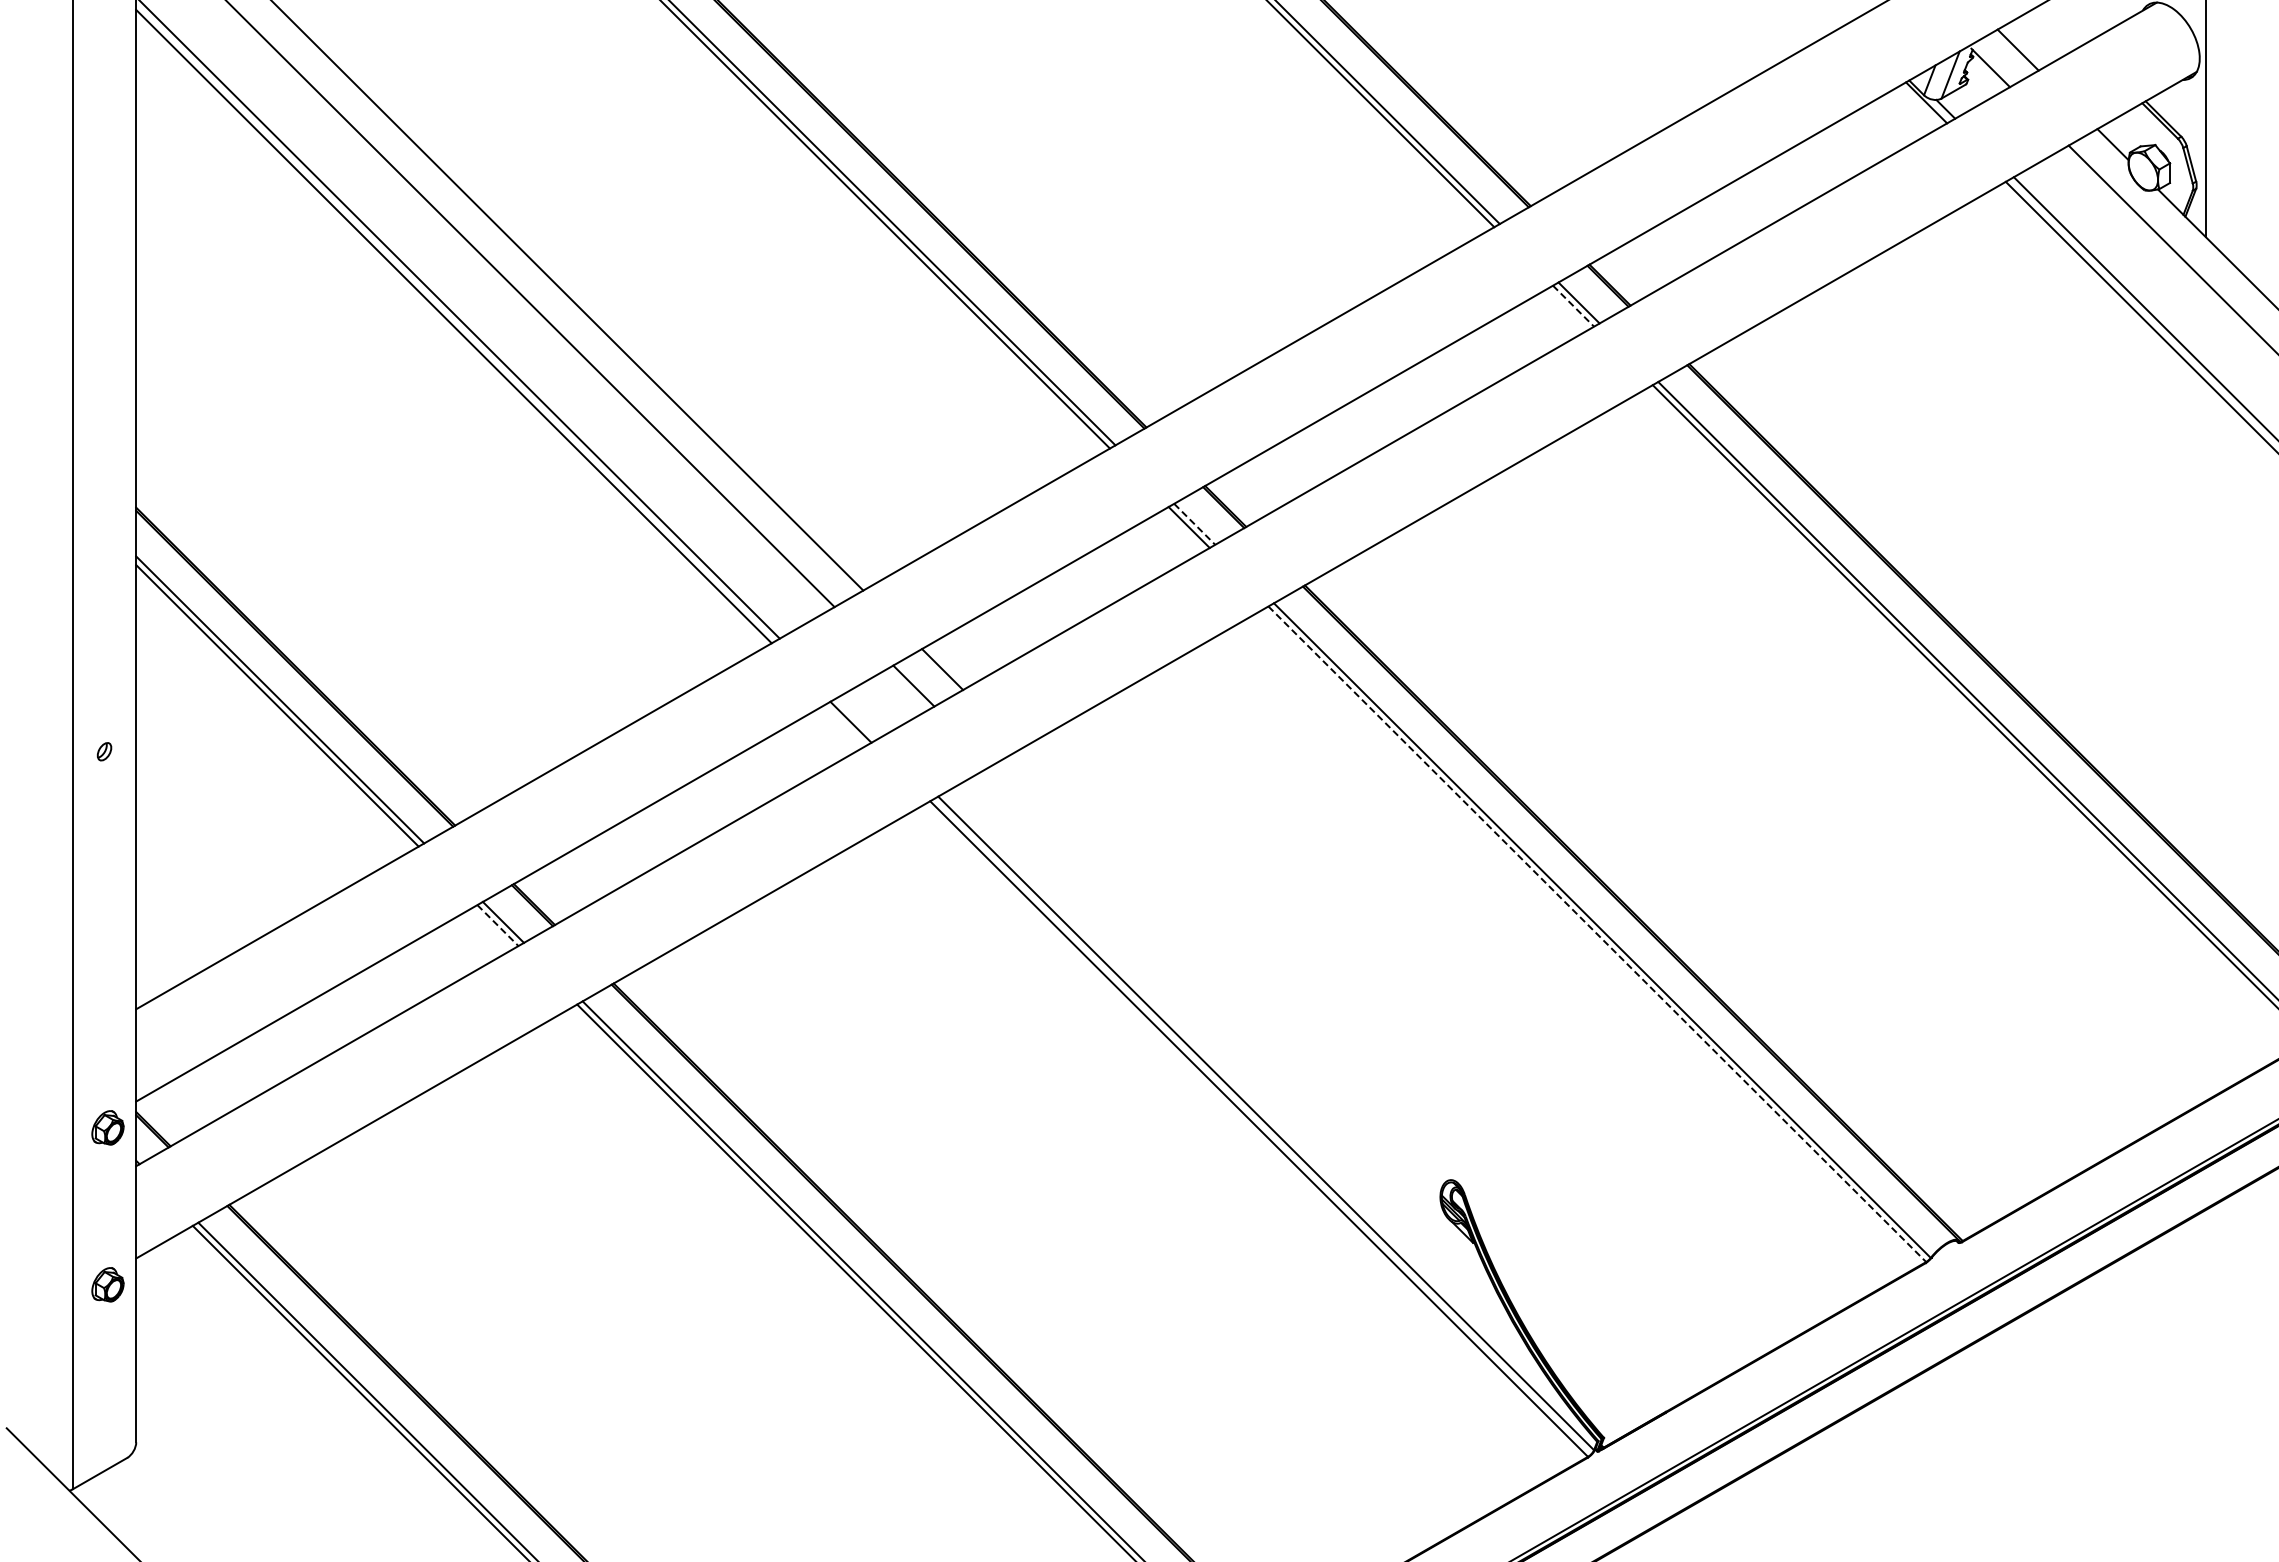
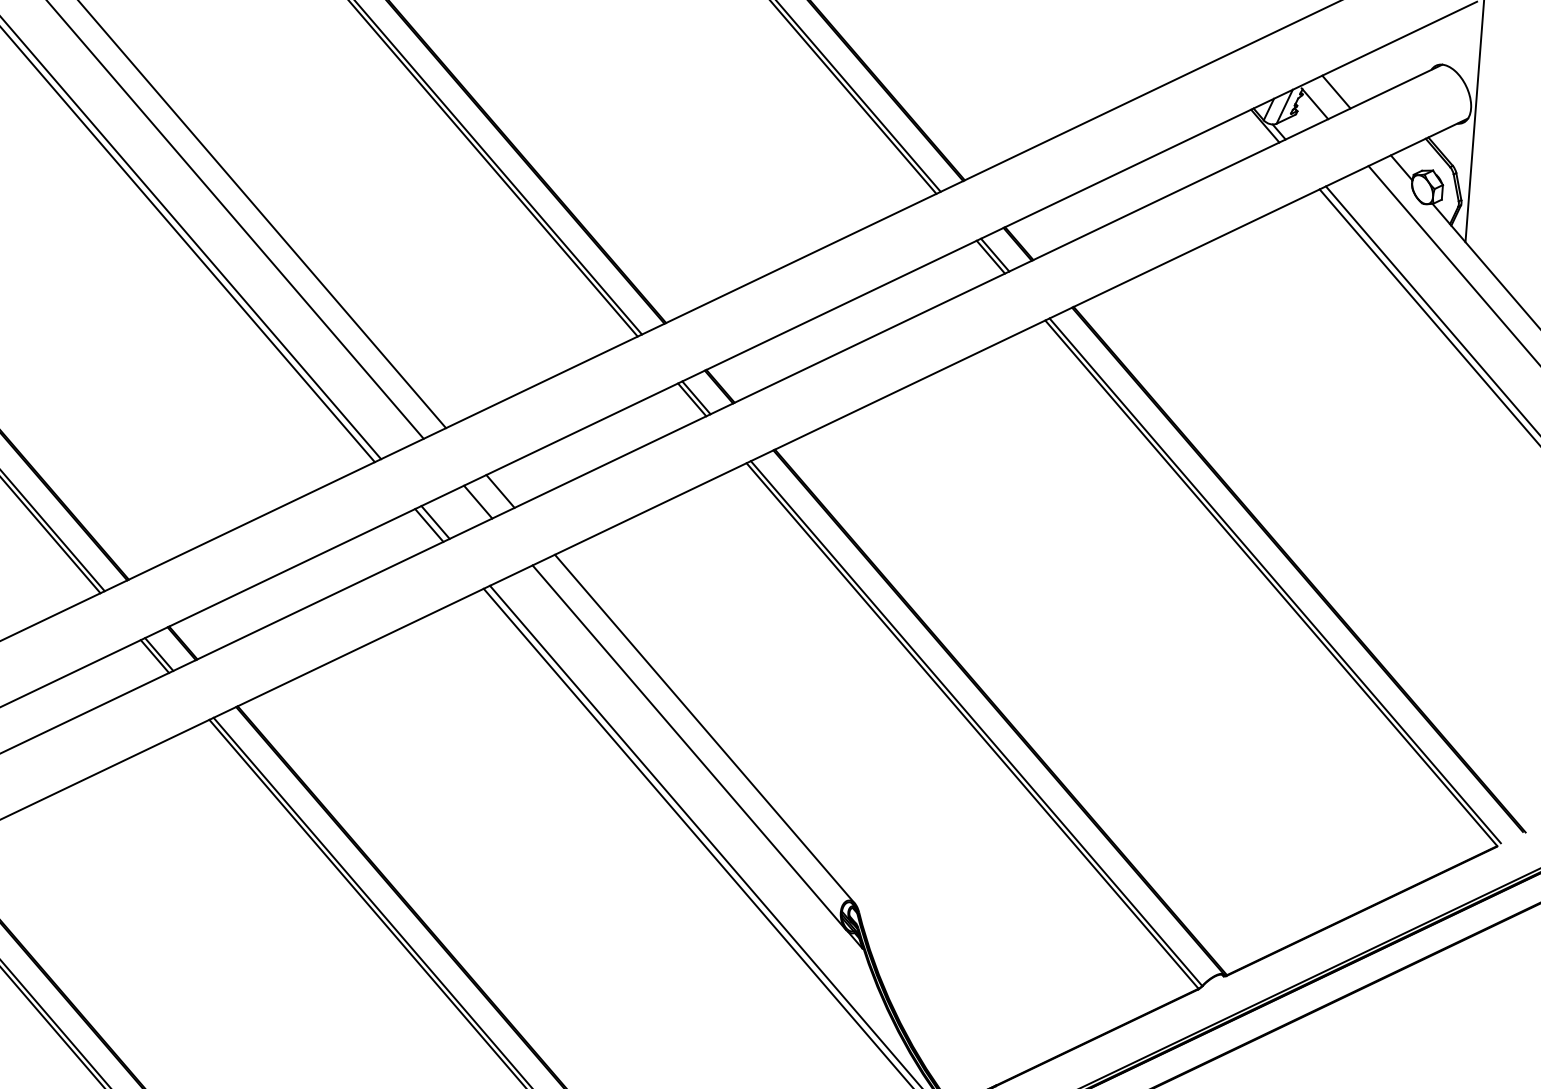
line: (1573, 306) -> (990, 257), dashed -> solid
line: (1195, 524) -> (697, 398), dashed -> solid
line: (858, 717) -> (435, 522), added
line: (498, 925) -> (155, 656), dashed -> solid
line: (1597, 934) -> (972, 726), dashed -> solid
line: (1239, 965) -> (704, 728), added
line: (1221, 992) -> (689, 747), added

